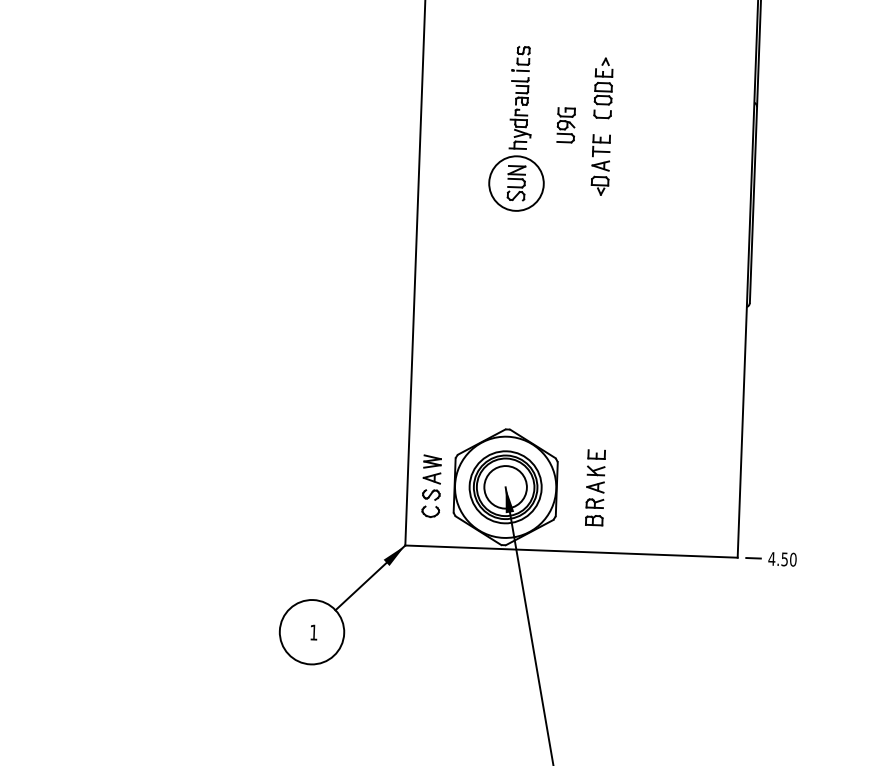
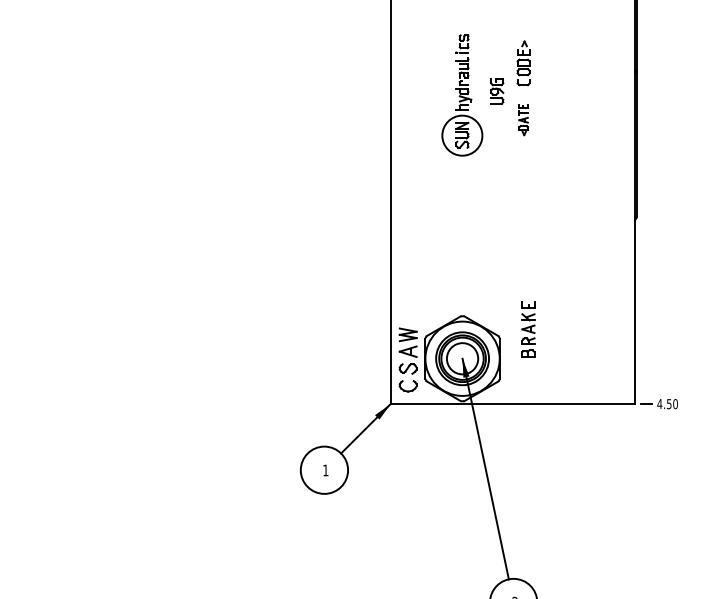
part: (600, 164) -> (523, 119), size x0.7
part: (431, 485) -> (408, 359), size x1.4
part: (595, 487) -> (528, 329), moved

